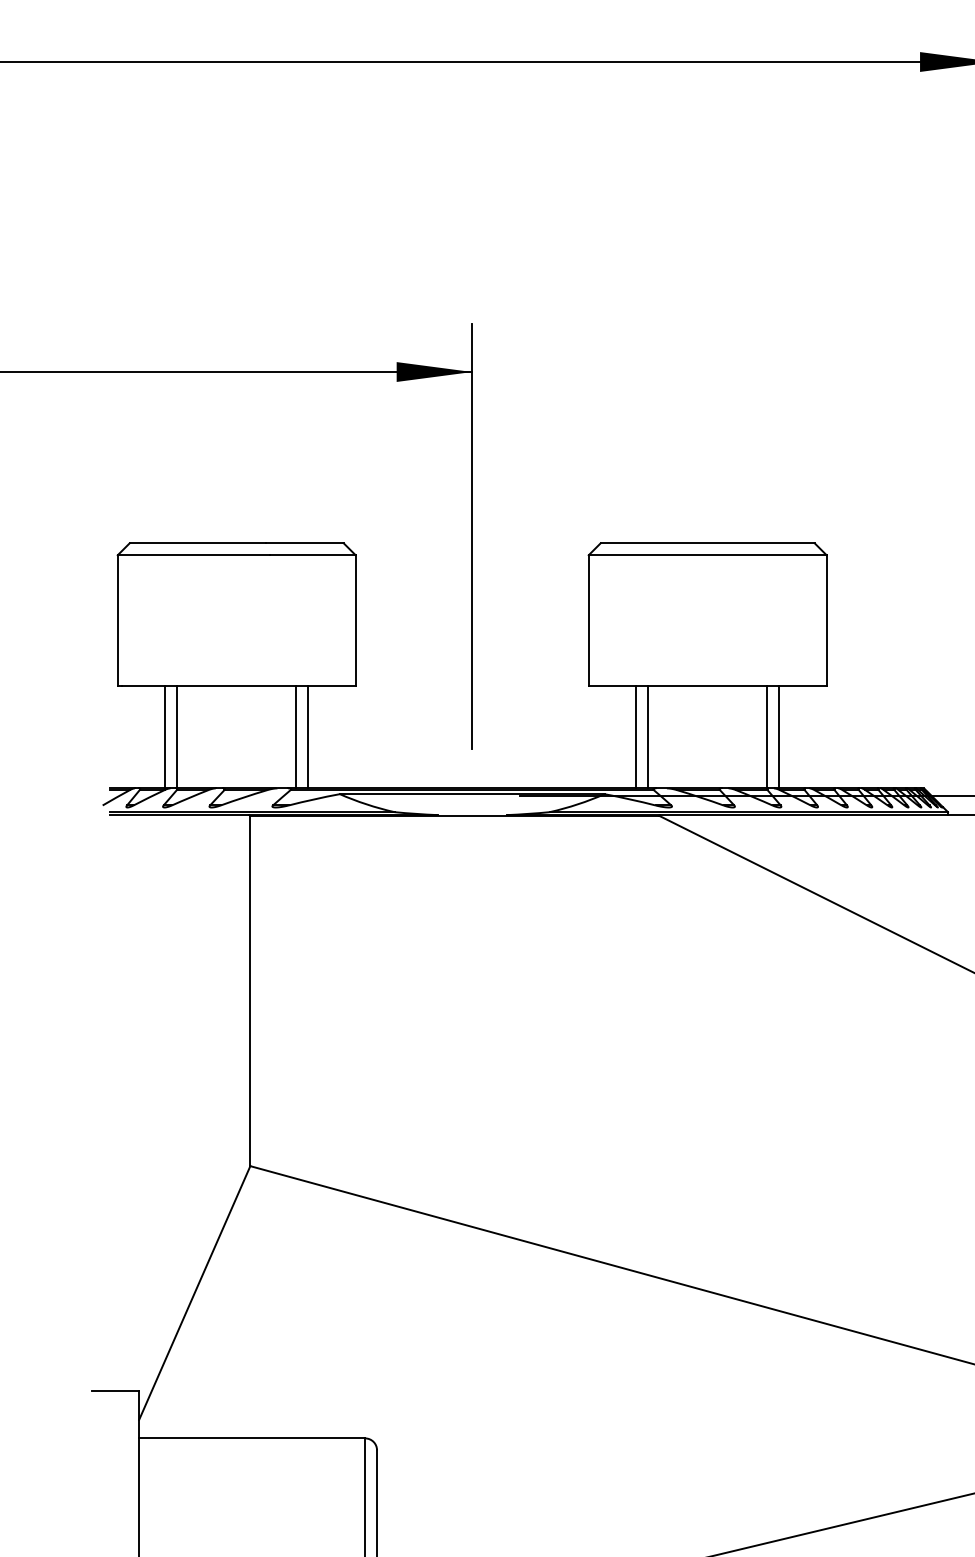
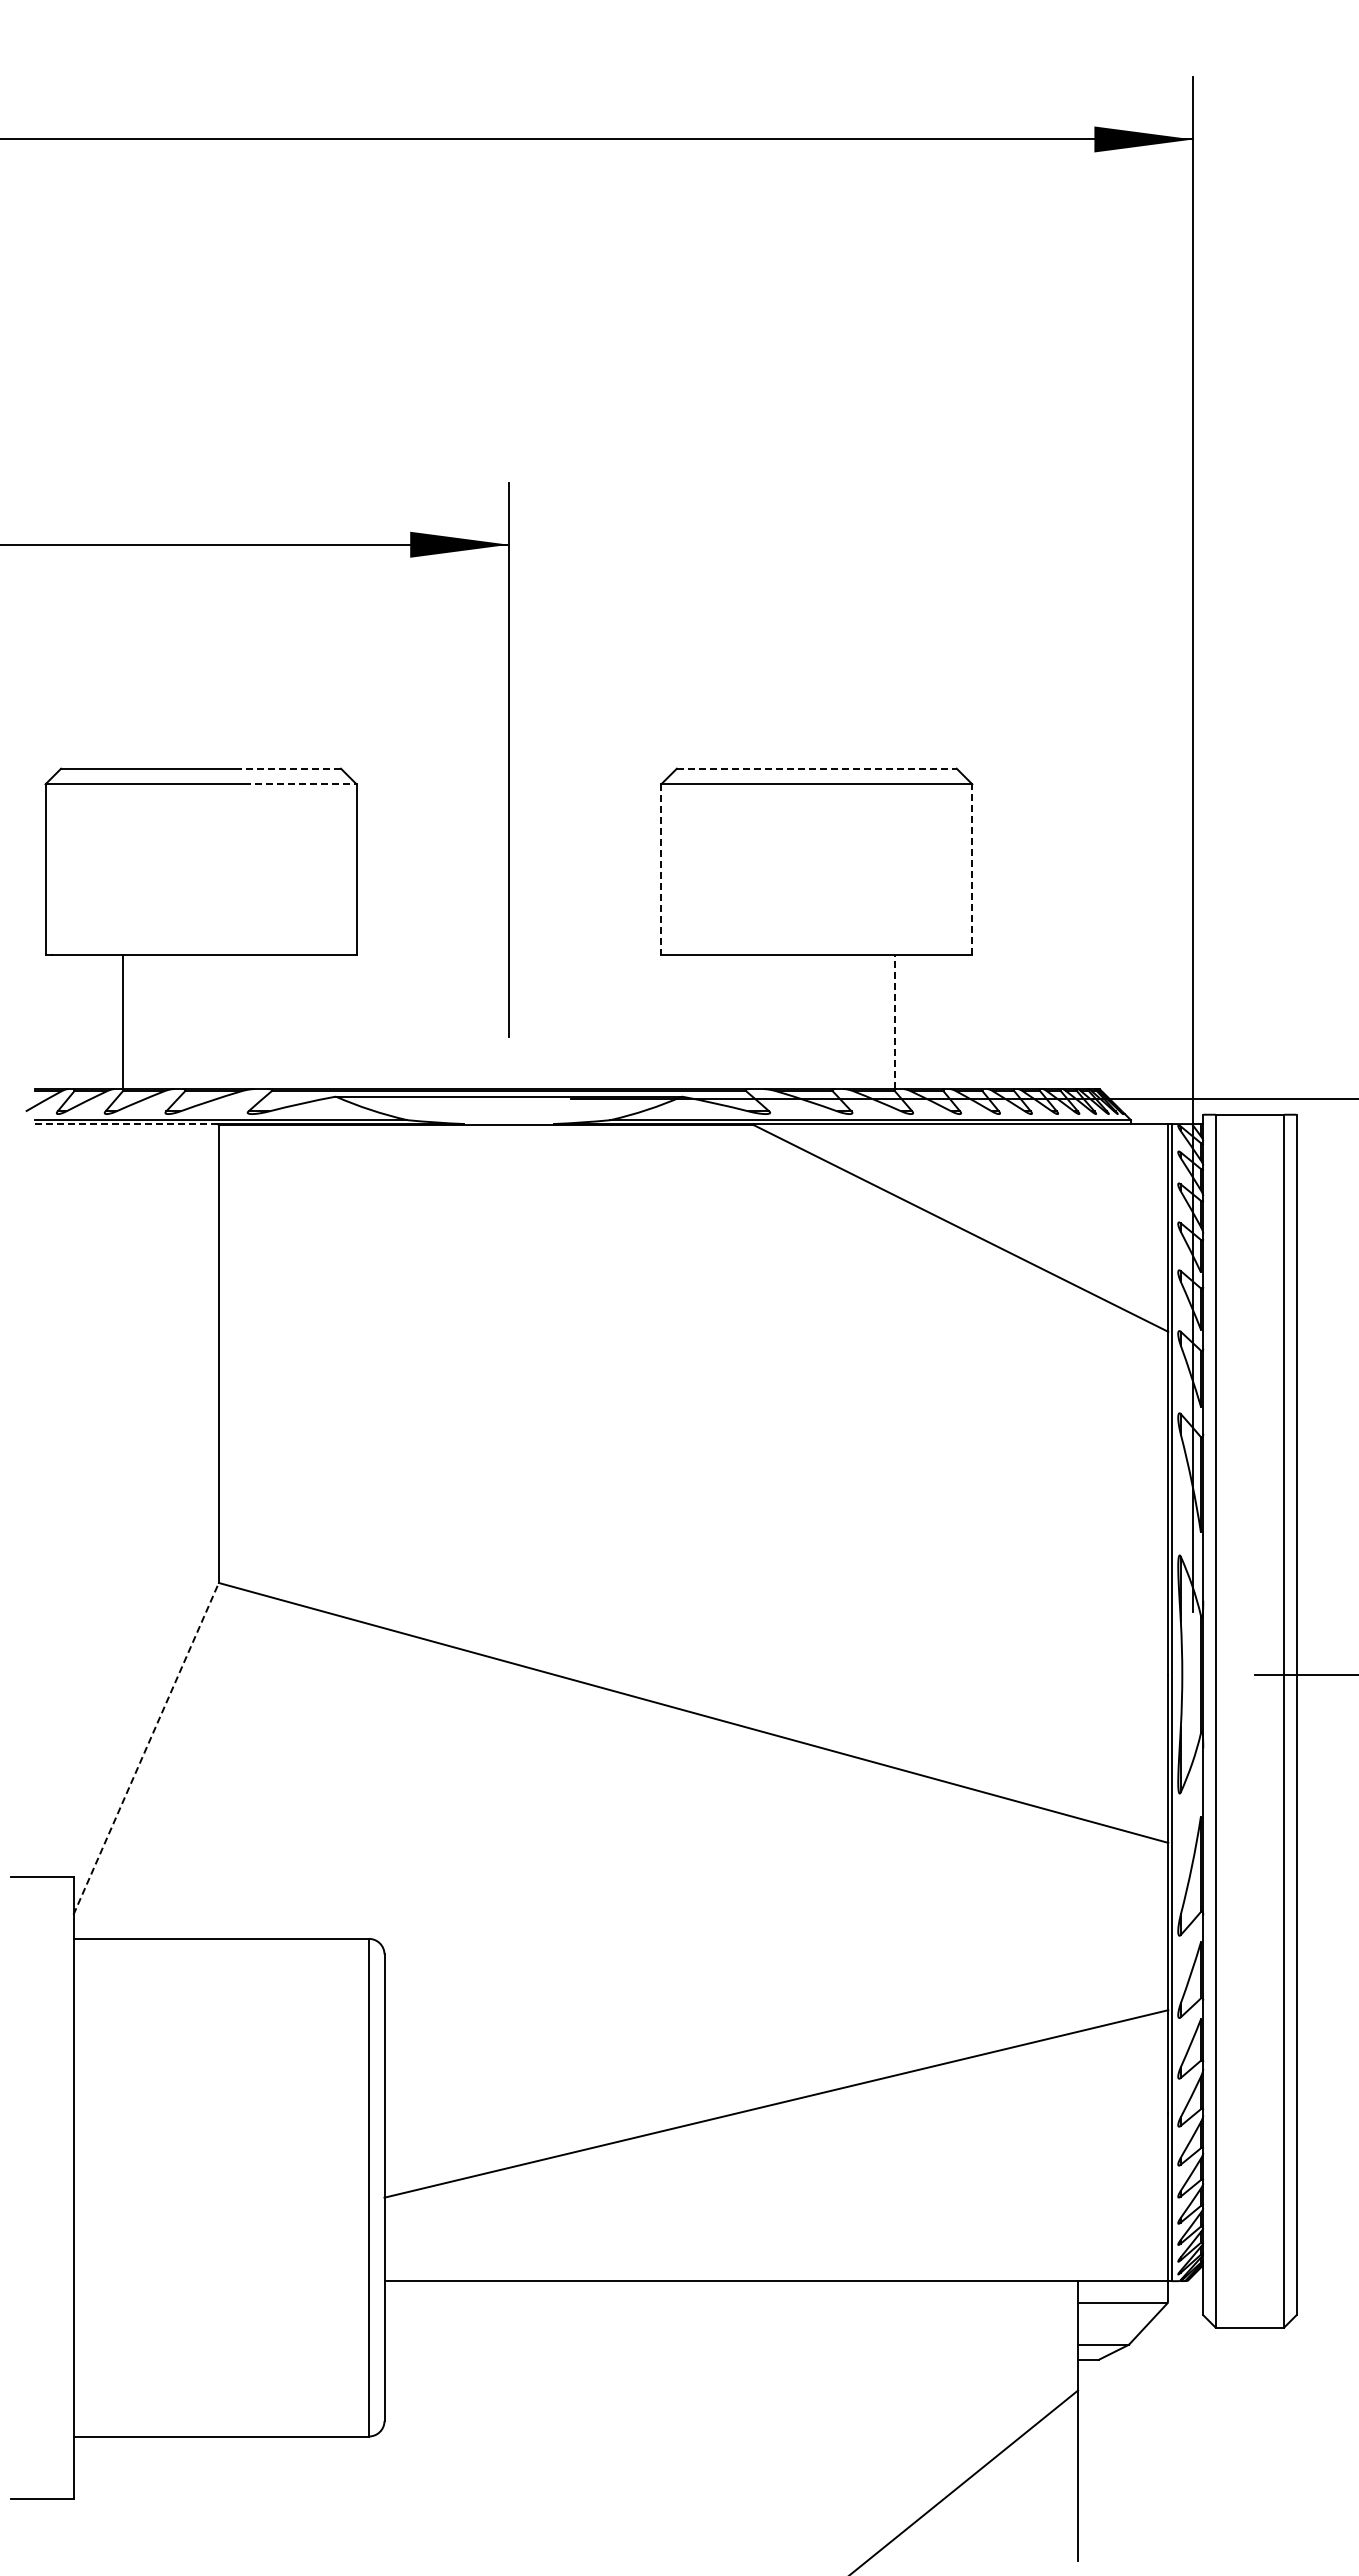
line: (305, 543) -> (290, 768), solid -> dashed
line: (707, 543) -> (816, 768), solid -> dashed
line: (312, 555) -> (300, 784), solid -> dashed
line: (588, 620) -> (661, 869), solid -> dashed
line: (826, 620) -> (972, 869), solid -> dashed
line: (165, 737) -> (107, 1022), removed
line: (295, 737) -> (278, 1022), removed
line: (308, 737) -> (294, 1022), removed
line: (636, 737) -> (723, 1022), removed
line: (648, 737) -> (739, 1022), removed
line: (767, 737) -> (894, 1022), solid -> dashed
line: (779, 737) -> (910, 1022), removed
line: (178, 815) -> (125, 1124), solid -> dashed
line: (194, 1292) -> (146, 1748), solid -> dashed

